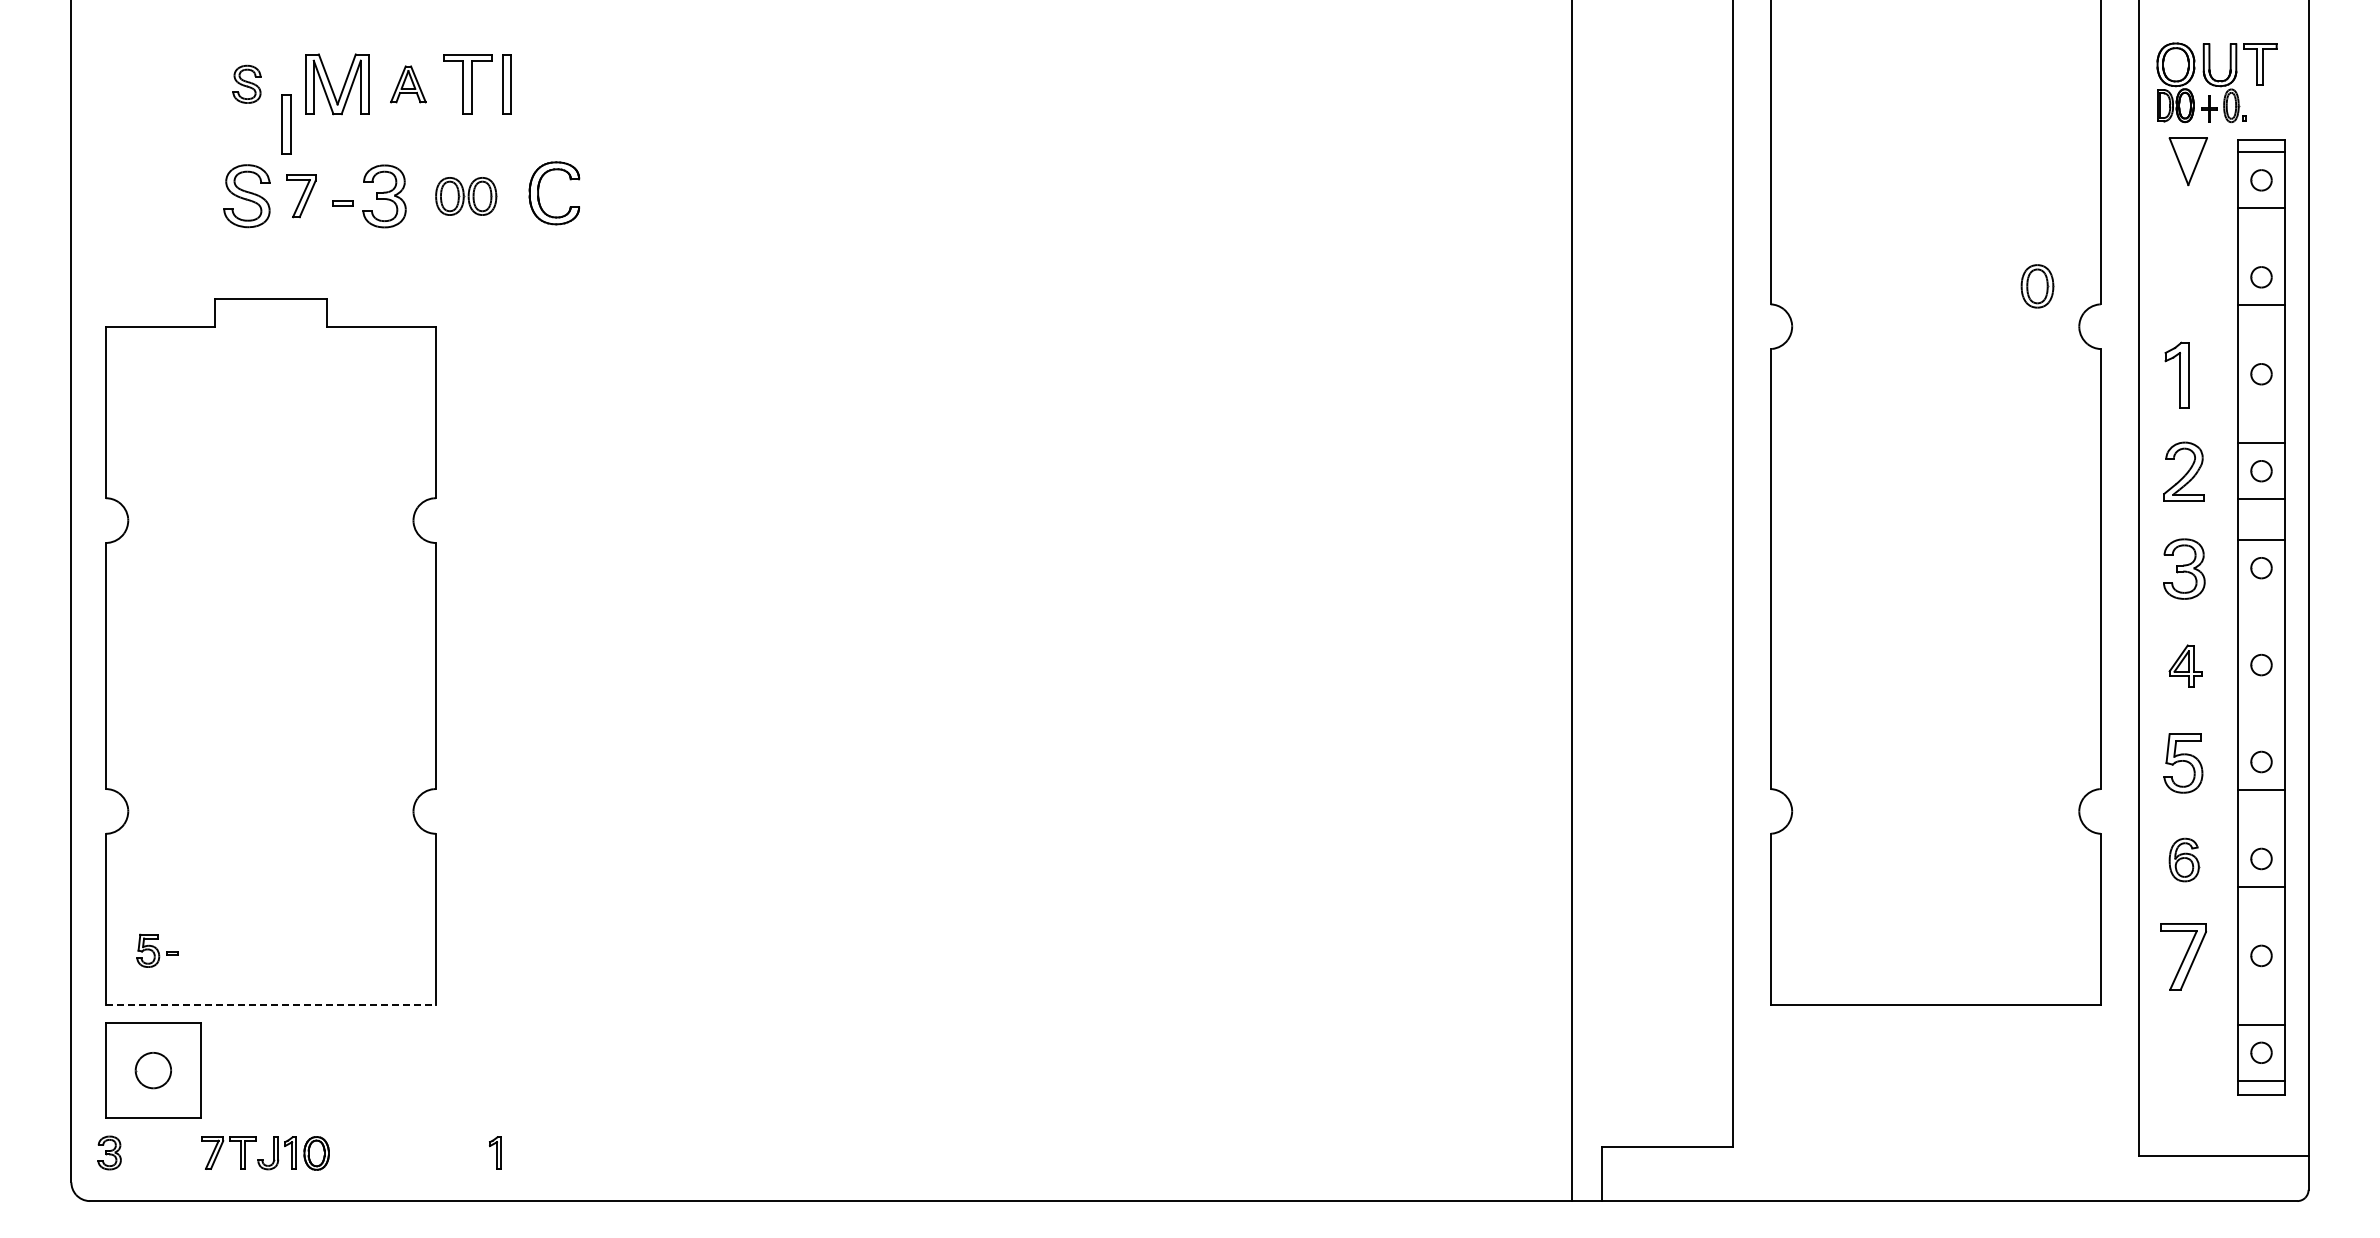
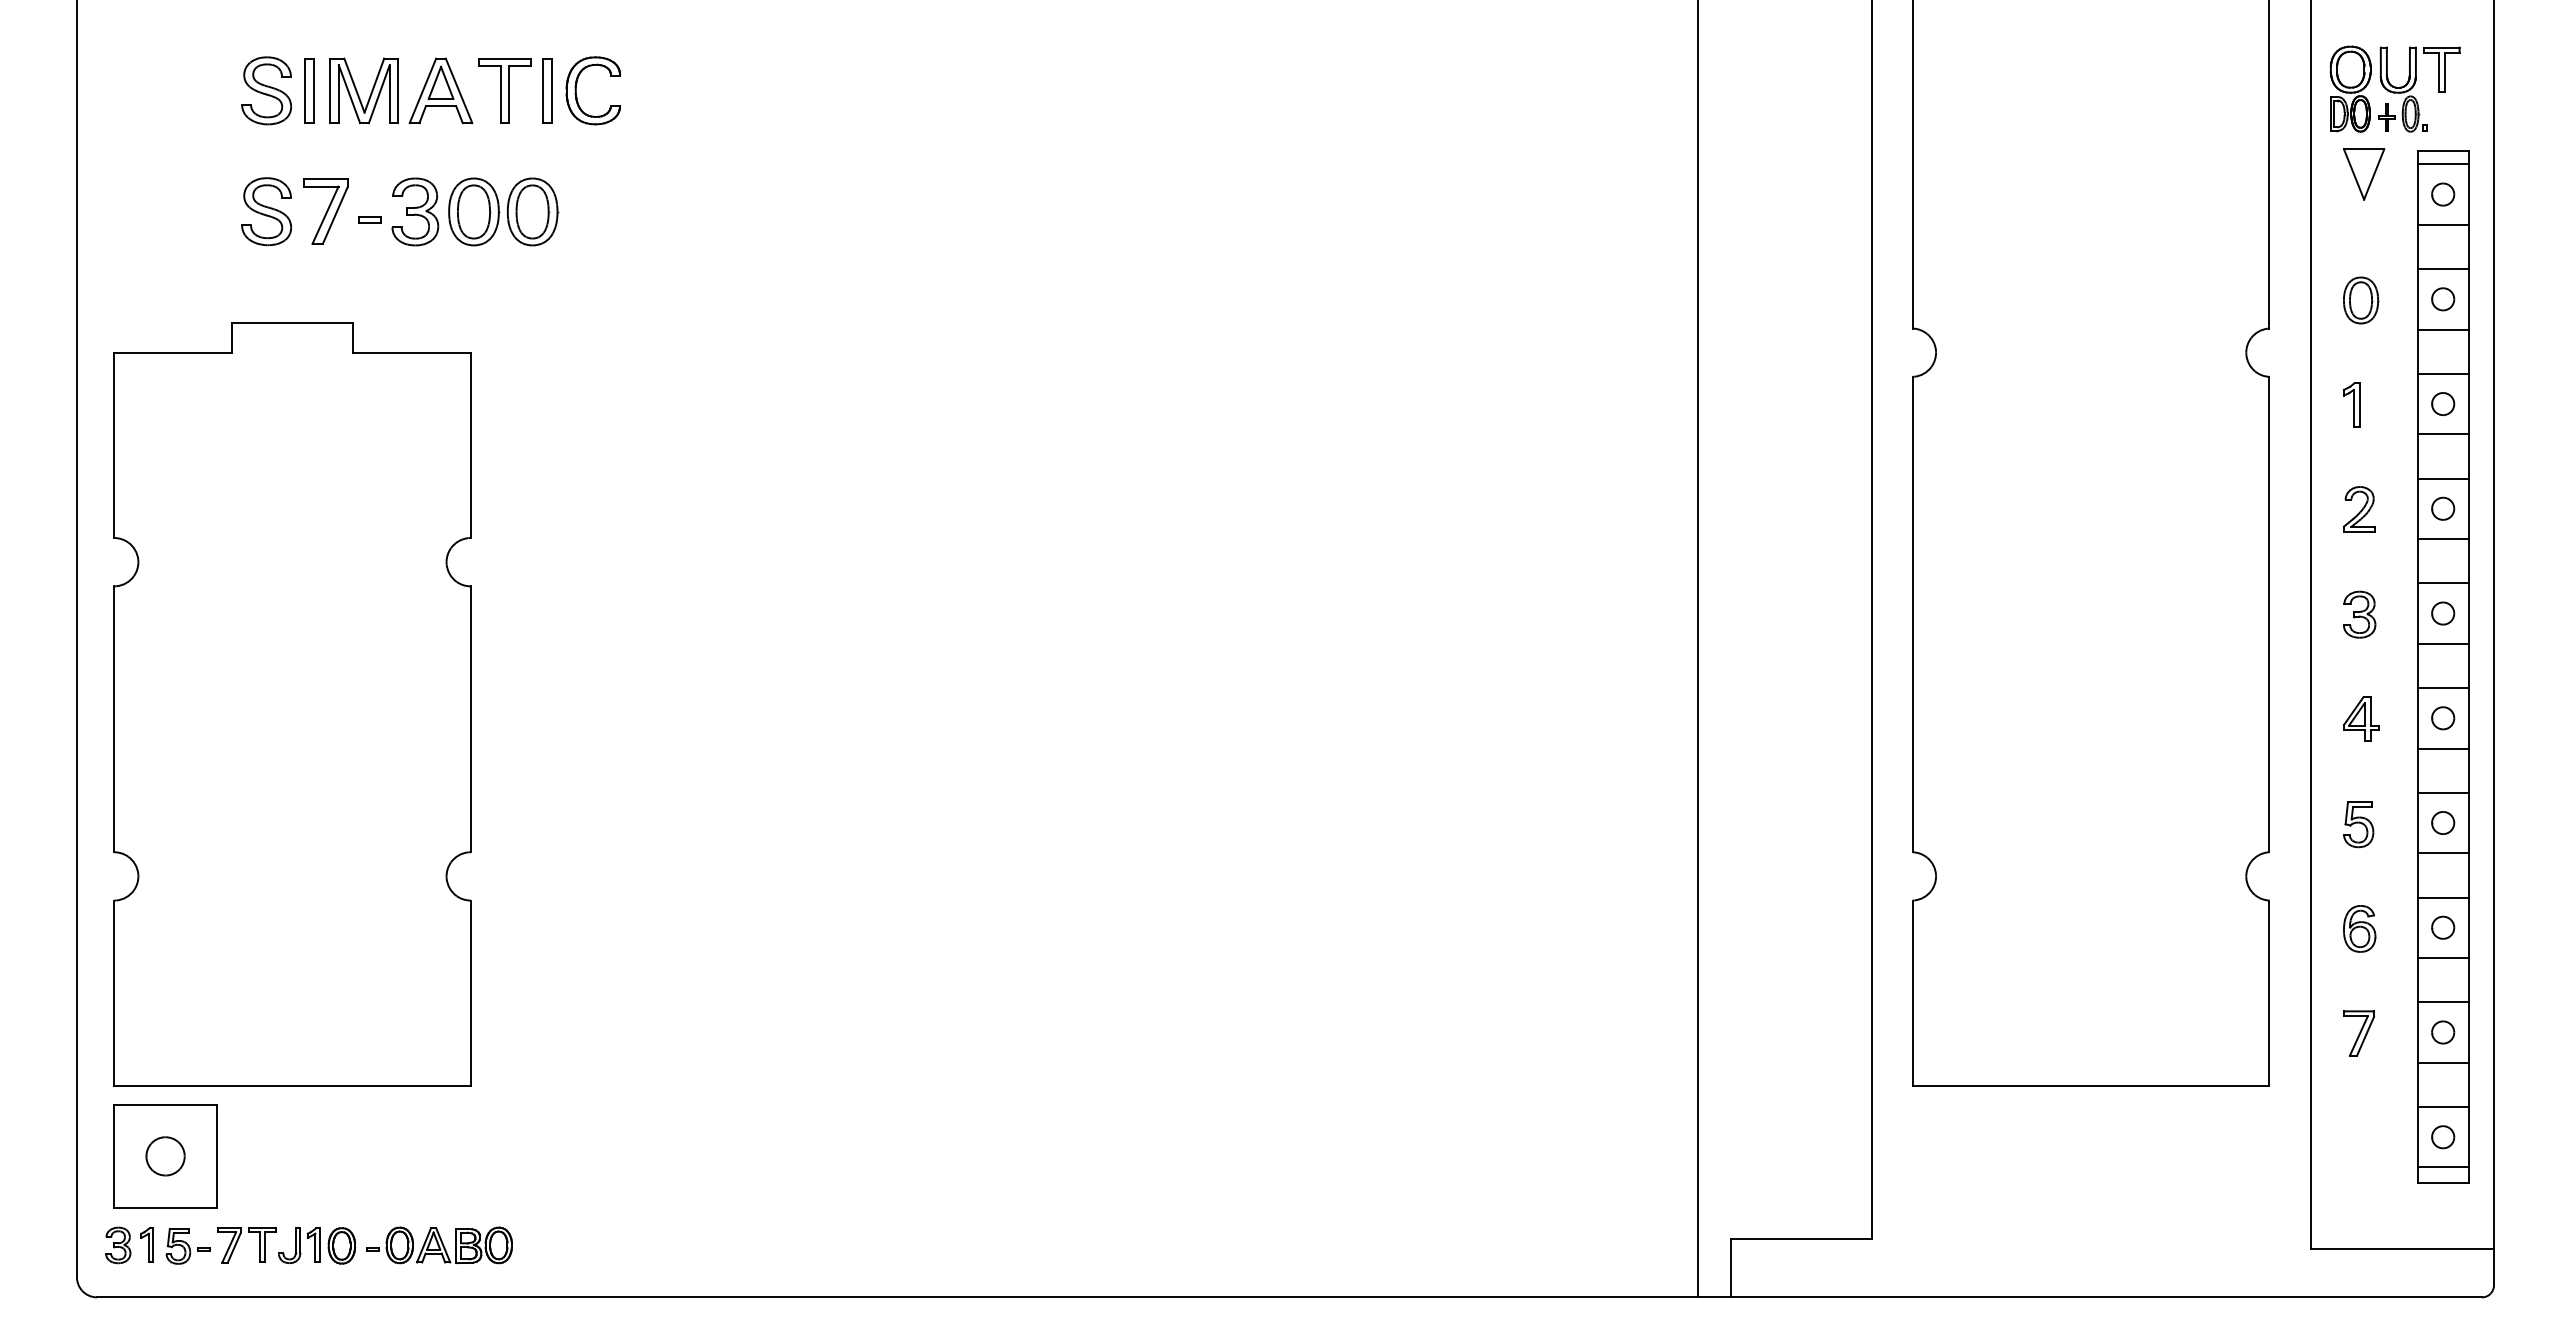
part: (246, 84) -> (266, 91), size x1.67
part: (408, 84) -> (441, 91), size x1.67
part: (286, 124) -> (309, 91), moved
part: (539, 195) -> (577, 93), moved
part: (301, 196) -> (325, 212), size x1.43
part: (466, 196) -> (503, 212), size x1.67
line: (2261, 249) -> (2443, 269), added
part: (2037, 286) -> (2361, 300), moved
line: (2261, 346) -> (2443, 374), added
part: (2176, 374) -> (2351, 404), size x0.62
line: (2261, 402) -> (2443, 434), added
part: (2183, 471) -> (2358, 509), size x0.71
part: (2183, 569) -> (2358, 615), size x0.71
line: (2261, 596) -> (2443, 644), added
line: (2261, 637) -> (2443, 688), added
line: (2261, 693) -> (2443, 748), added
line: (2261, 734) -> (2443, 793), added
part: (2182, 763) -> (2357, 824), size x0.71
line: (2261, 831) -> (2443, 898), added
line: (2261, 927) -> (2443, 1001), added
part: (157, 950) -> (188, 1245), moved
part: (2183, 956) -> (2358, 1033), size x0.62
line: (2261, 983) -> (2443, 1062), added
line: (270, 1005) -> (292, 1086), dashed -> solid
part: (406, 1152) -> (439, 1244), added
part: (495, 1152) -> (147, 1244), moved

